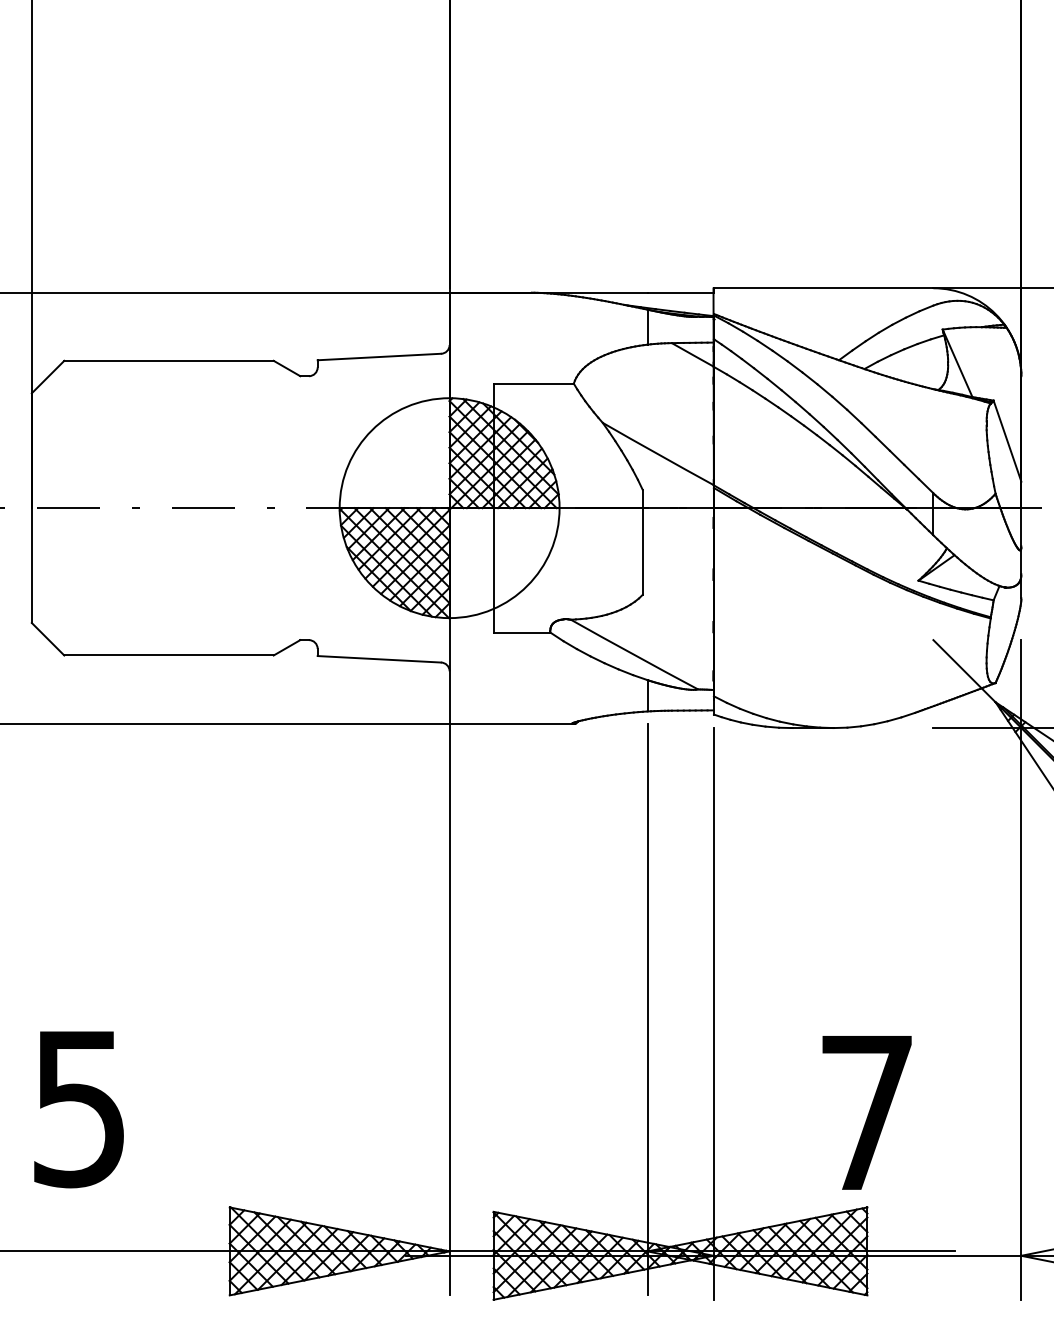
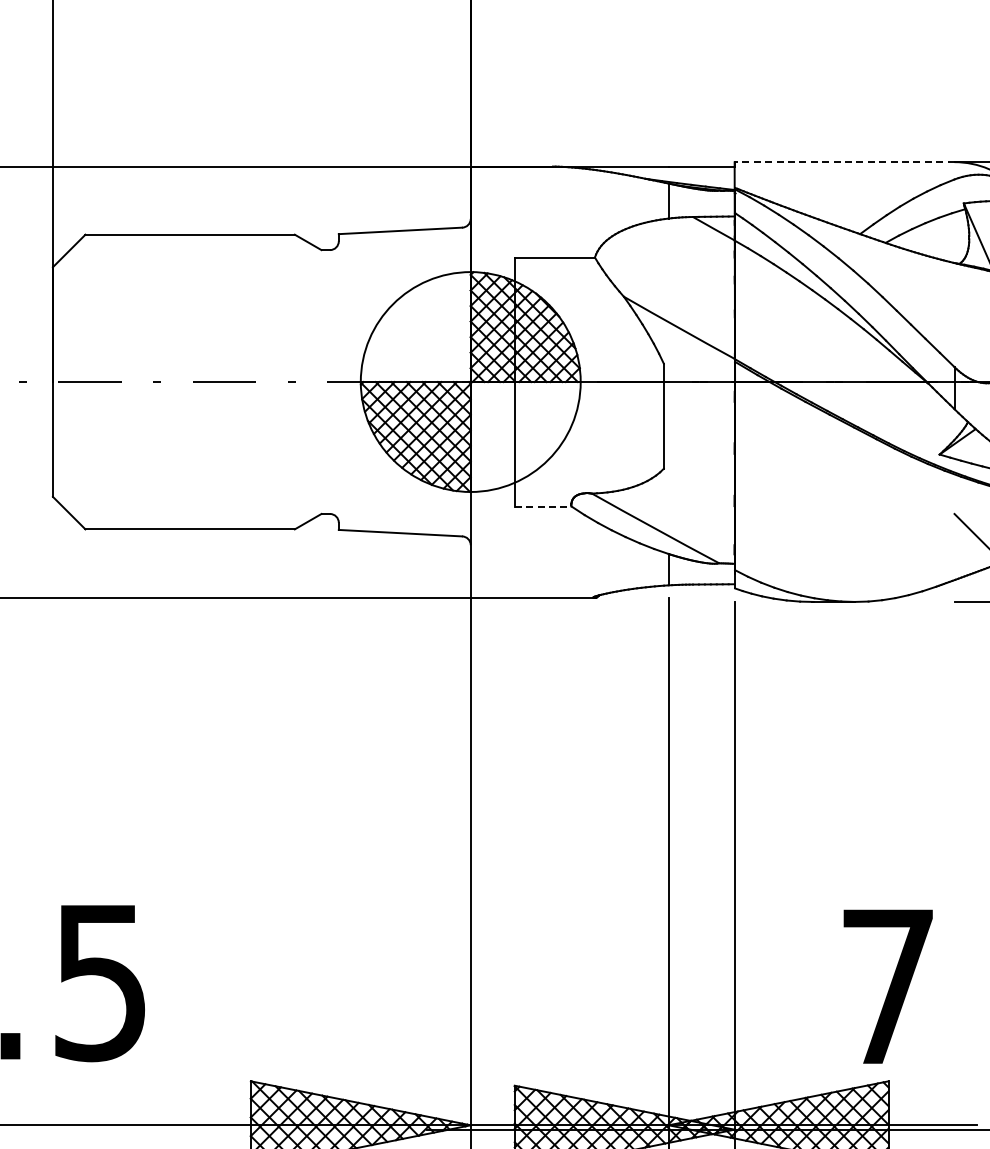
line: (823, 288) -> (844, 162), solid -> dashed
line: (522, 632) -> (543, 506), solid -> dashed

